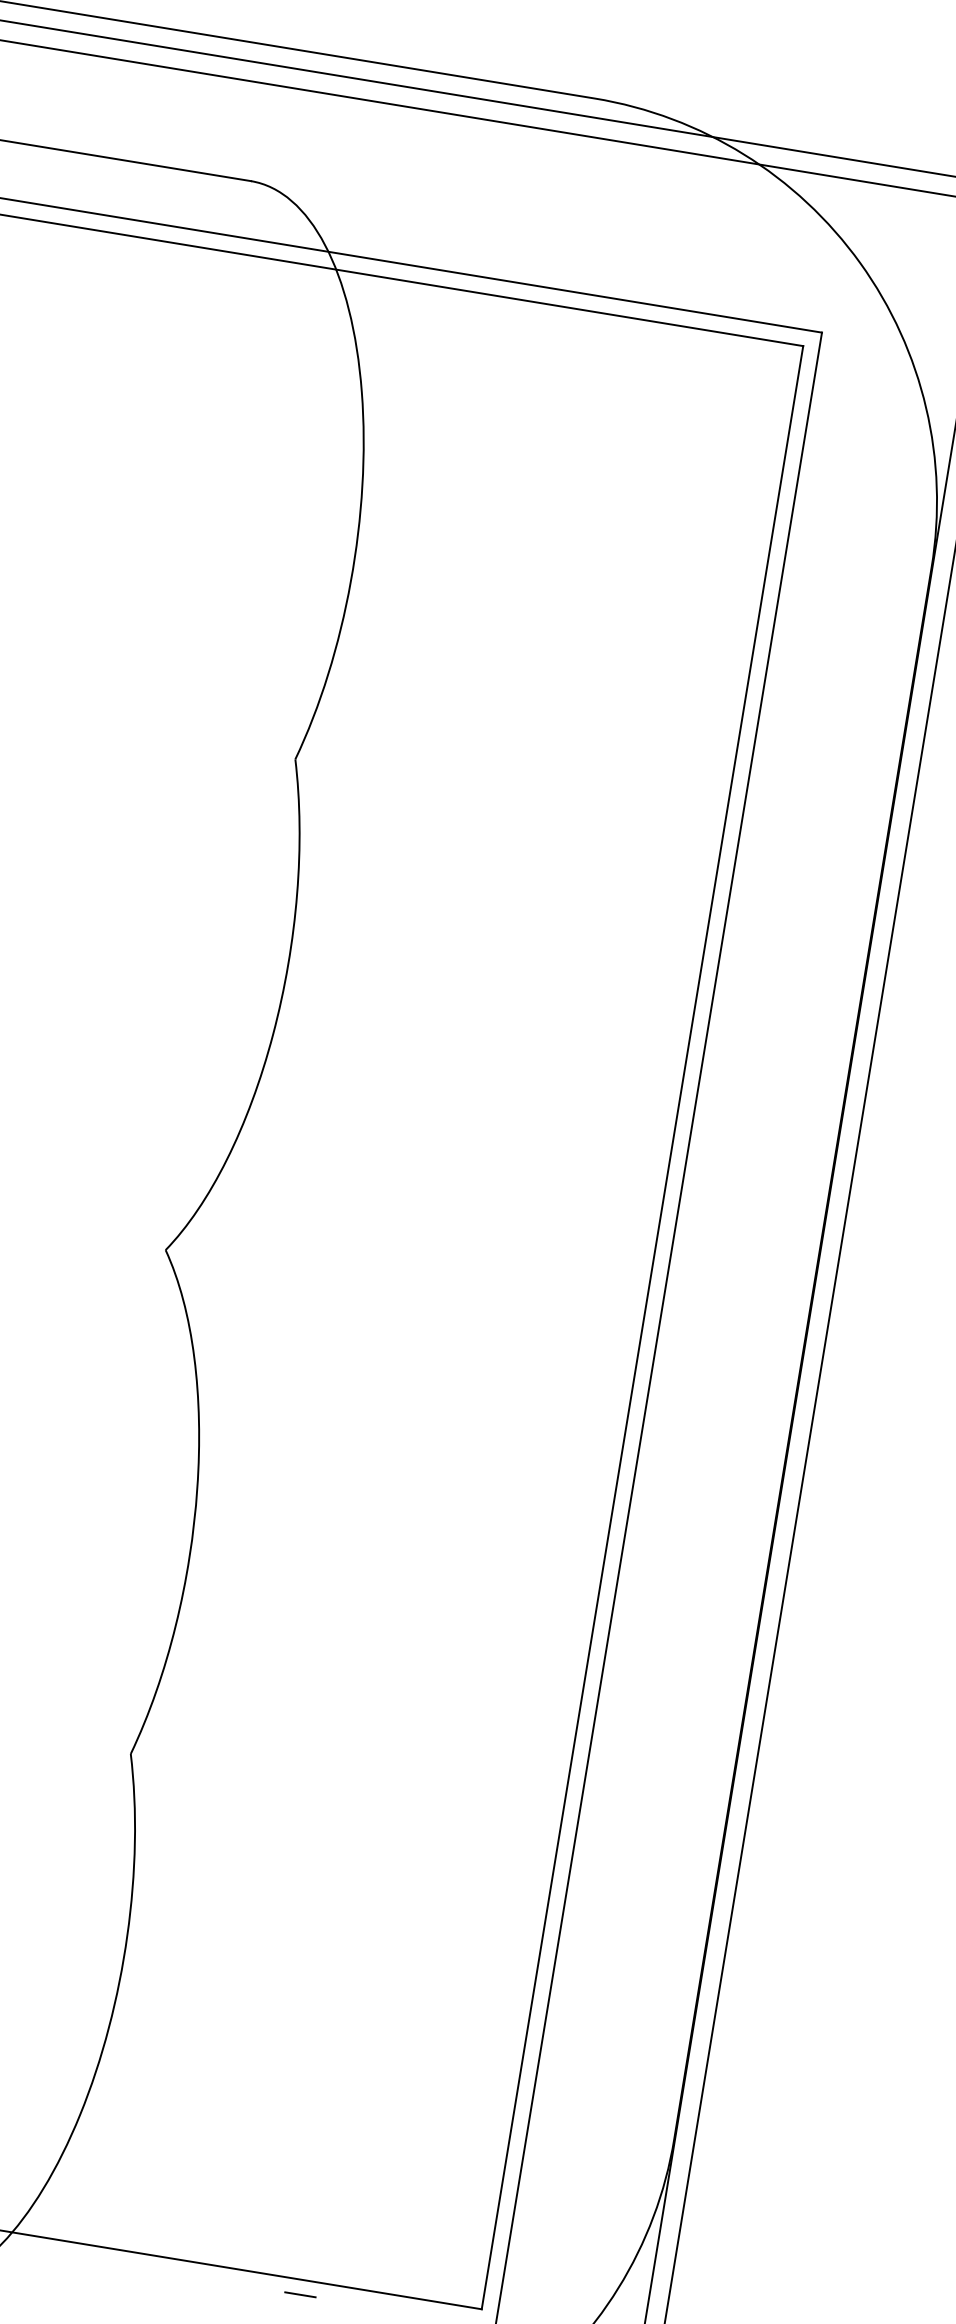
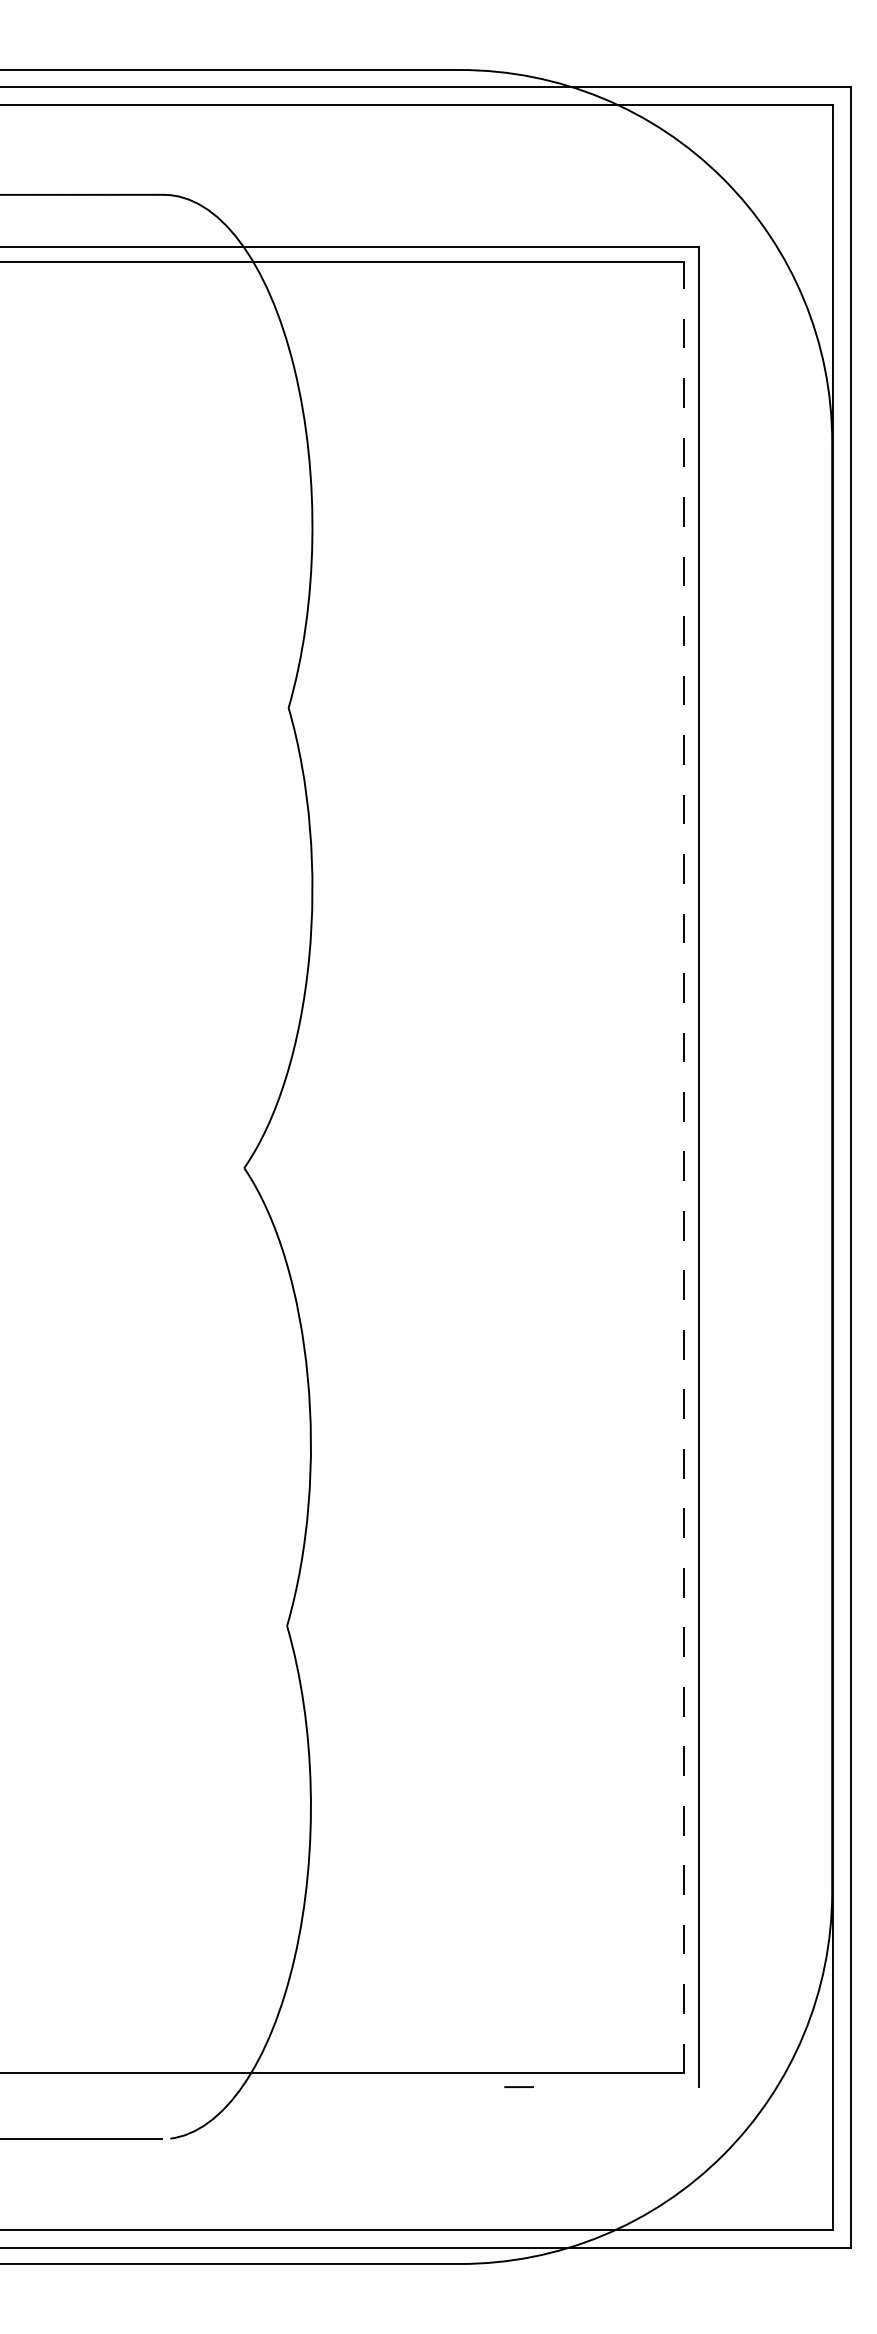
line: (642, 1327) -> (684, 1167), solid -> dashed

